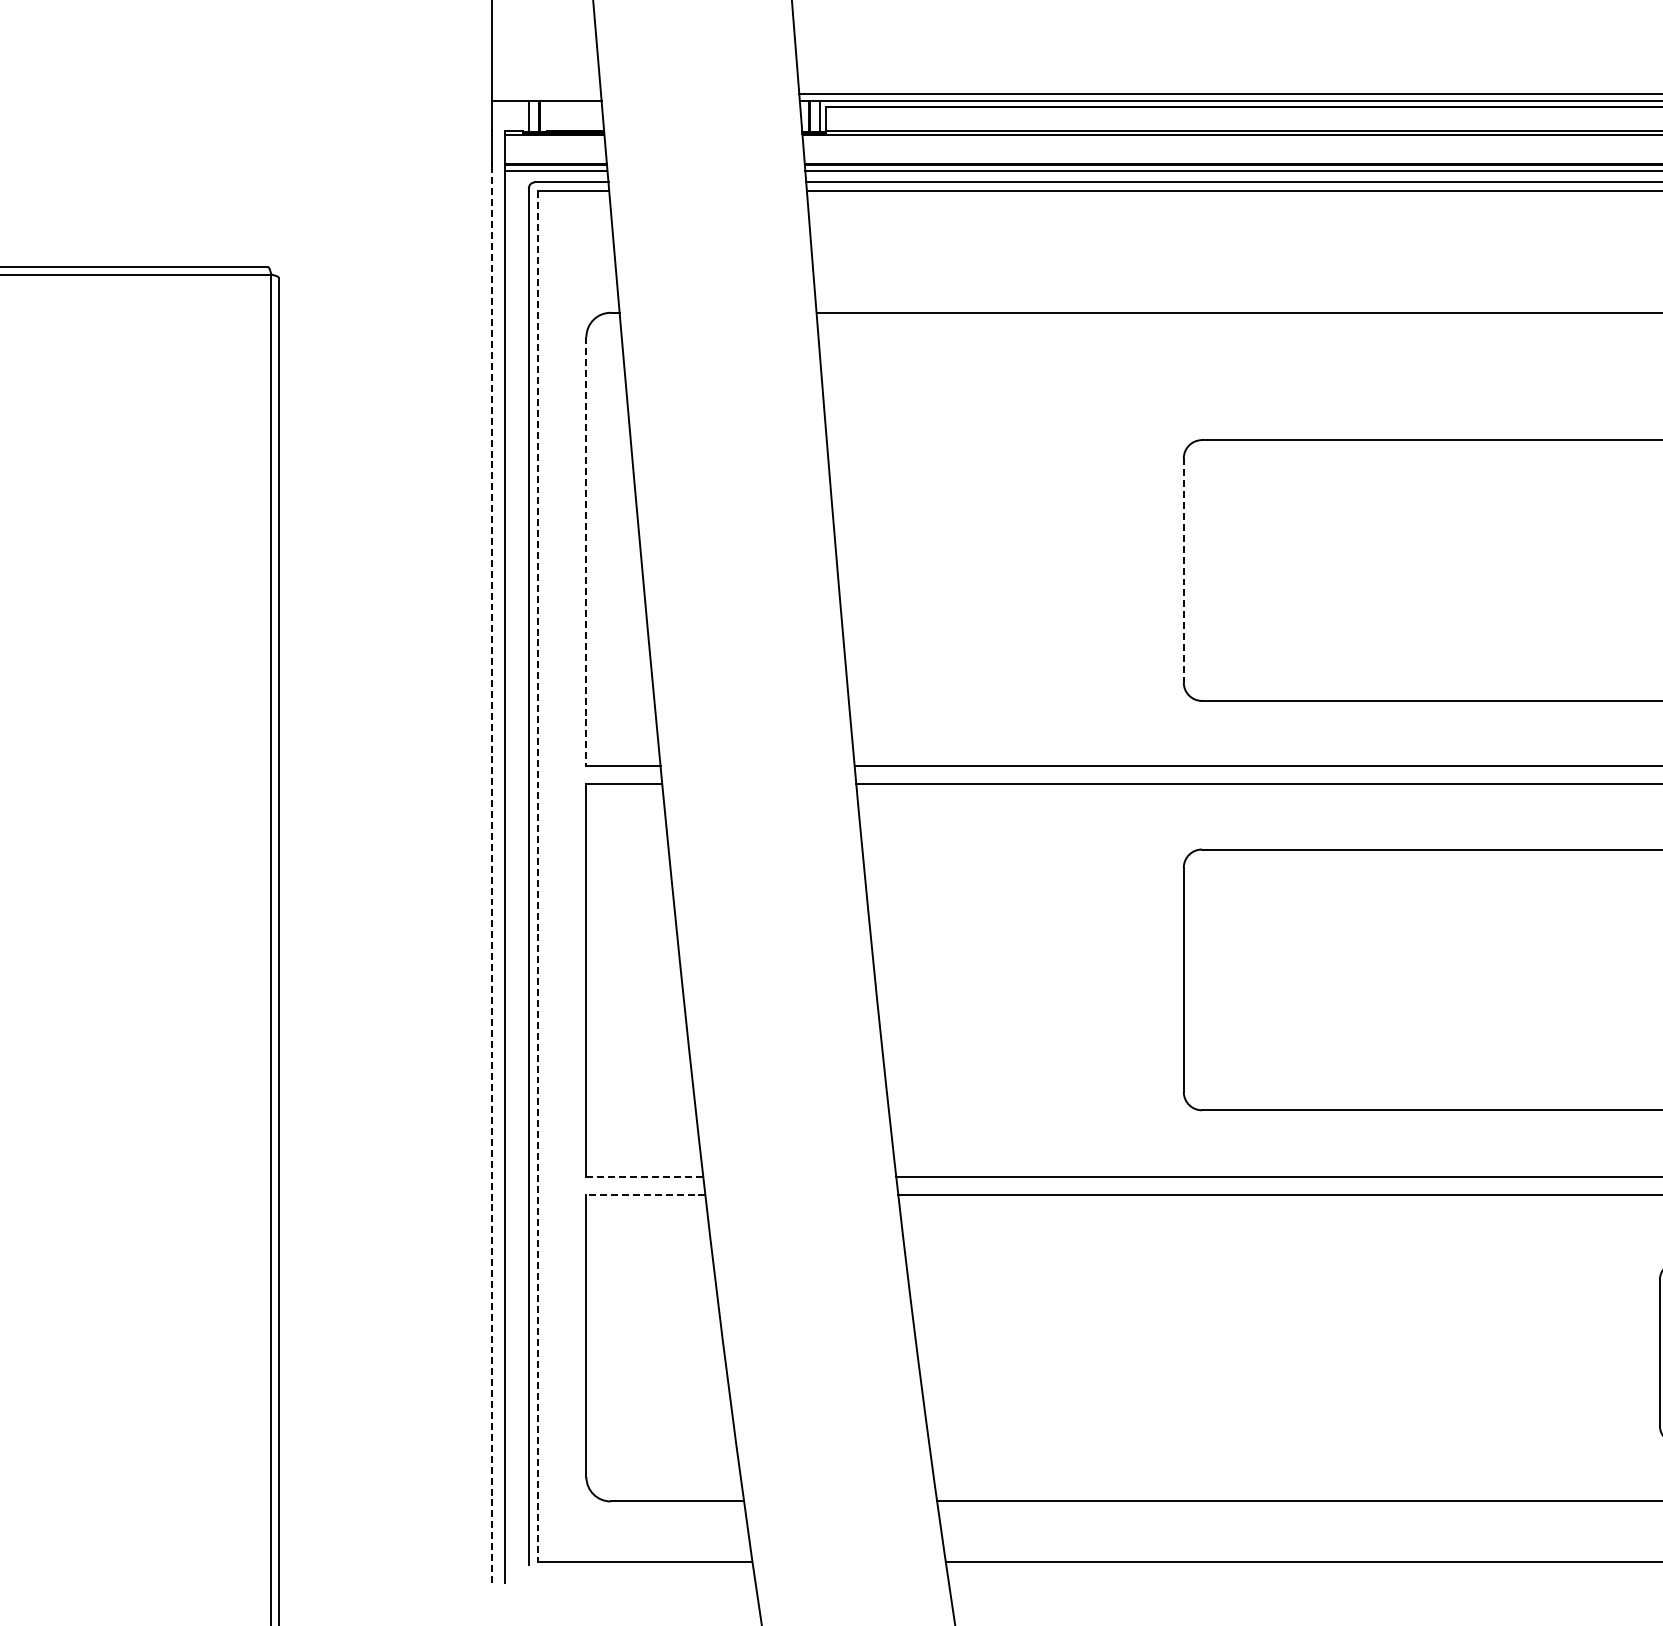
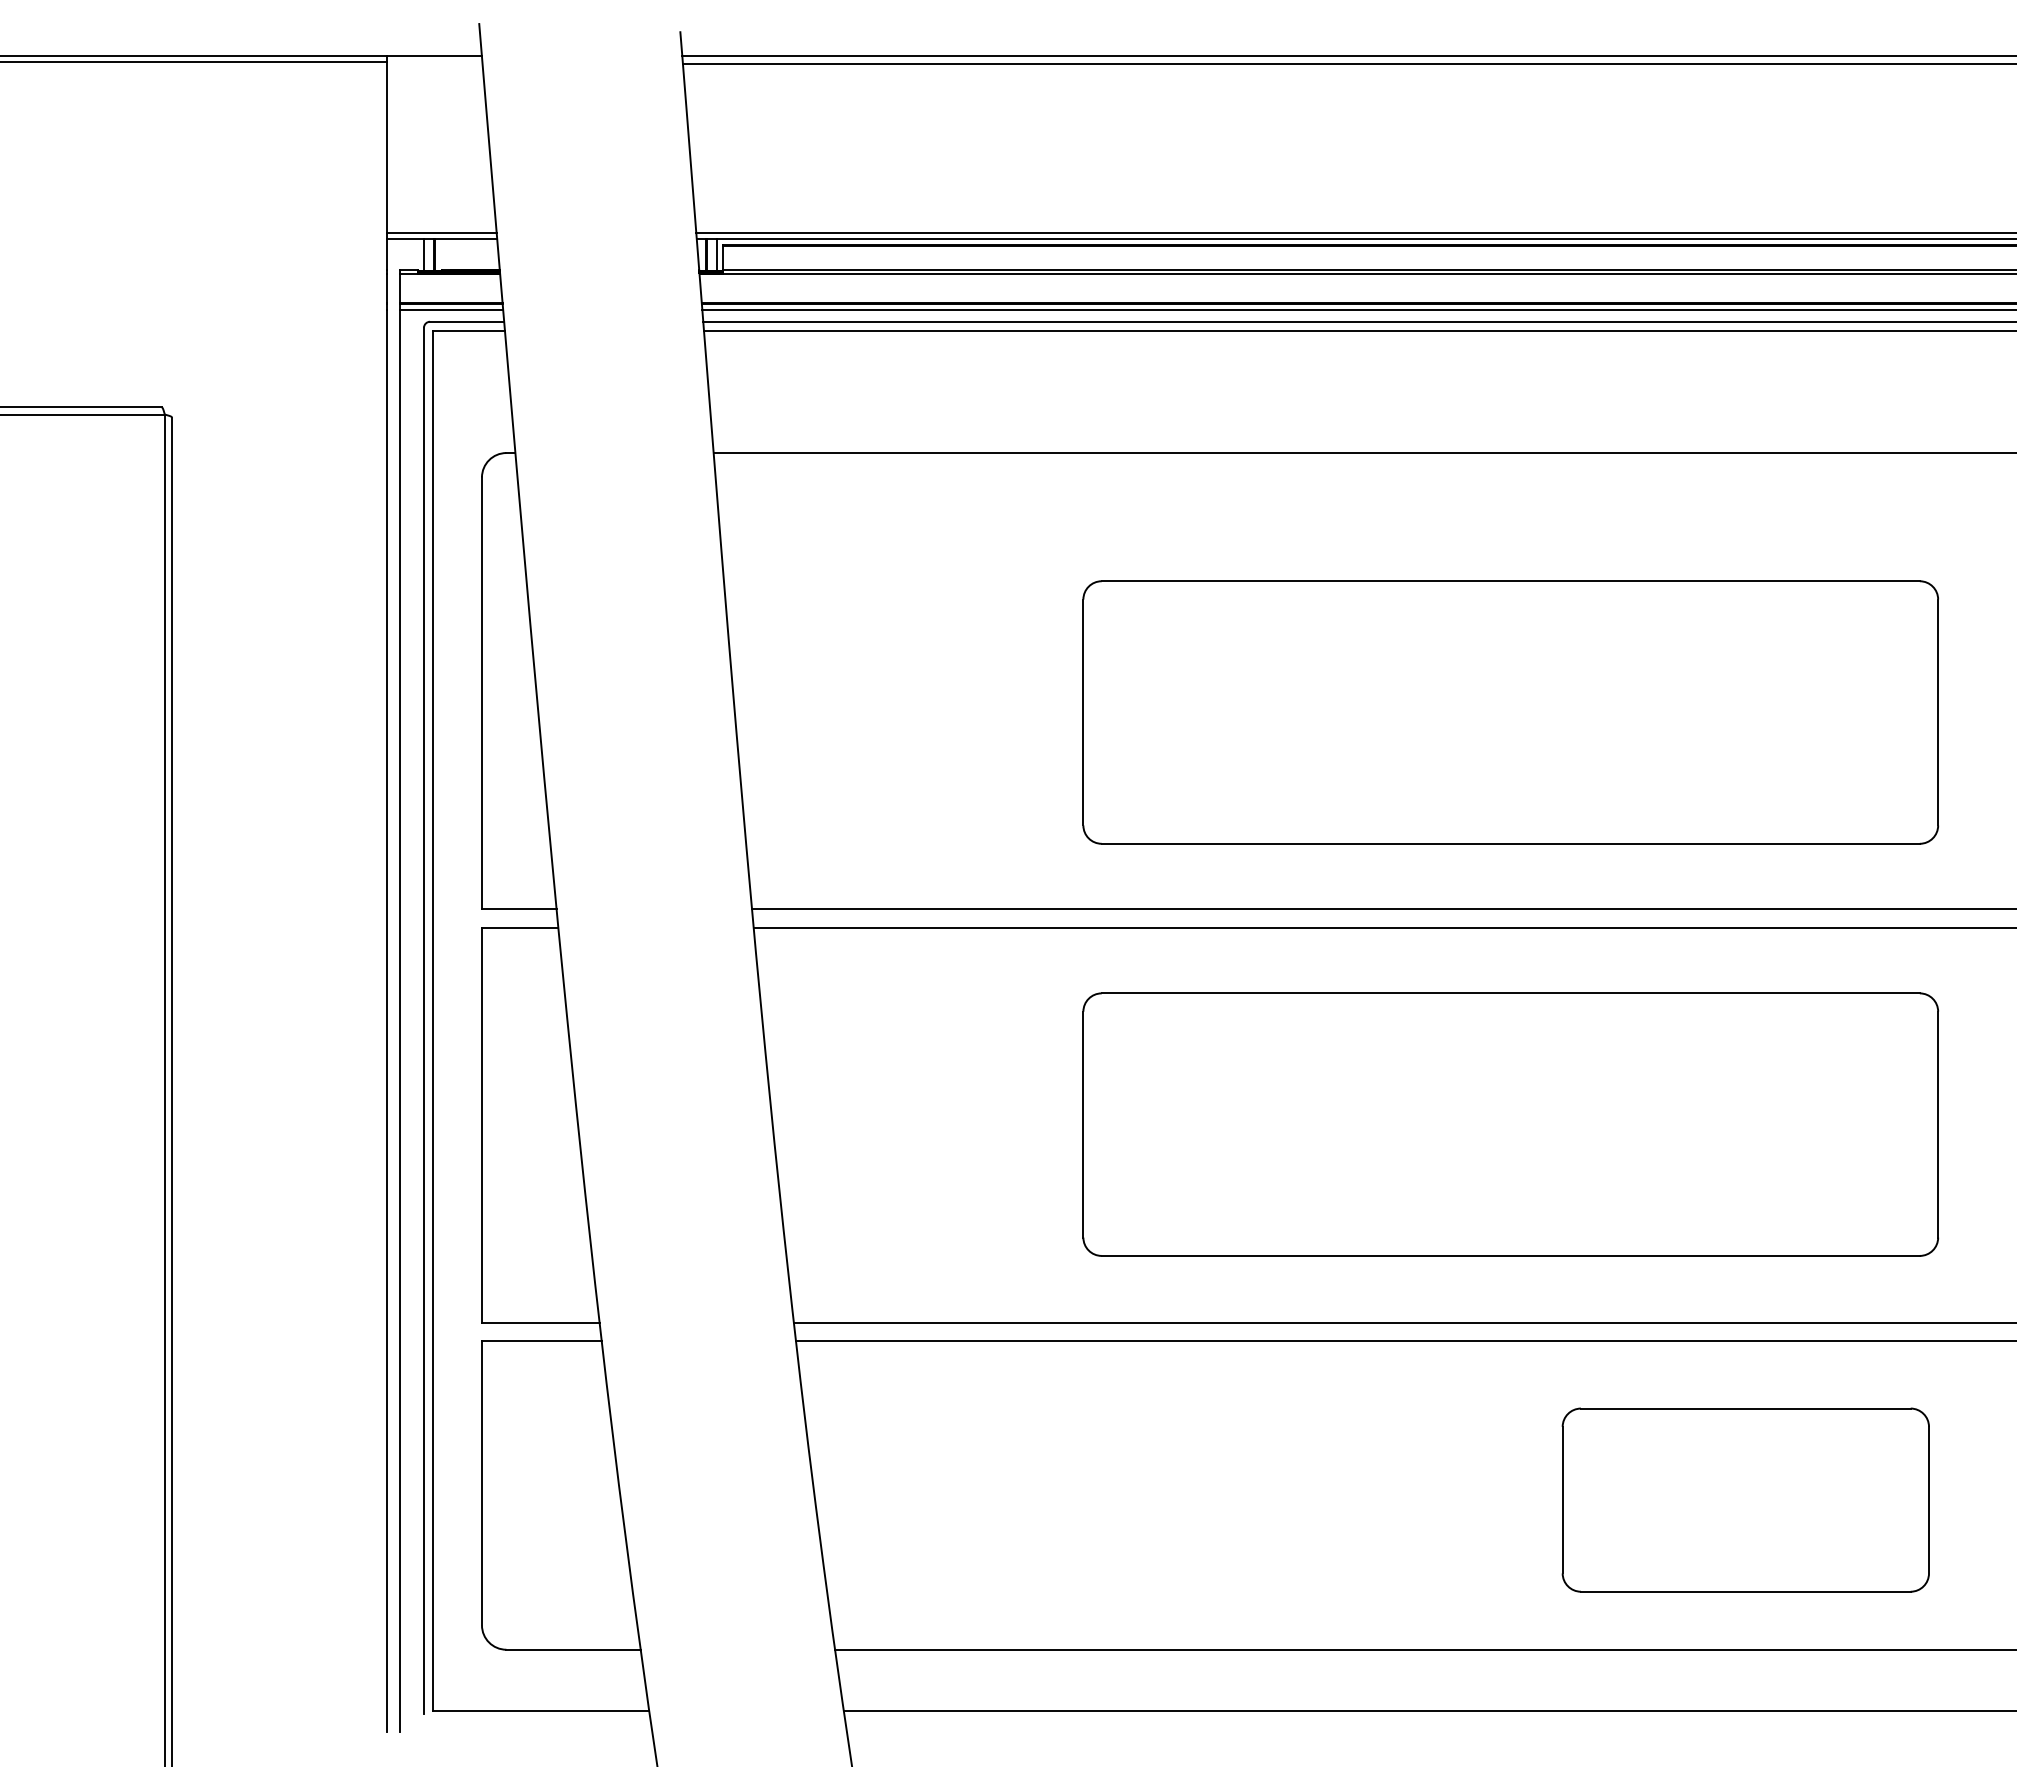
line: (546, 93) -> (441, 232), added
line: (585, 551) -> (481, 693), dashed -> solid
line: (1183, 570) -> (1083, 712), dashed -> solid
line: (492, 876) -> (387, 1020), dashed -> solid
line: (538, 876) -> (433, 1020), dashed -> solid
line: (644, 1177) -> (540, 1323), dashed -> solid
line: (645, 1195) -> (541, 1341), dashed -> solid

